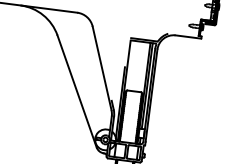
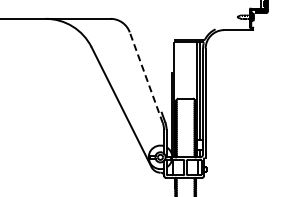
line: (102, 68) -> (146, 77), solid -> dashed

